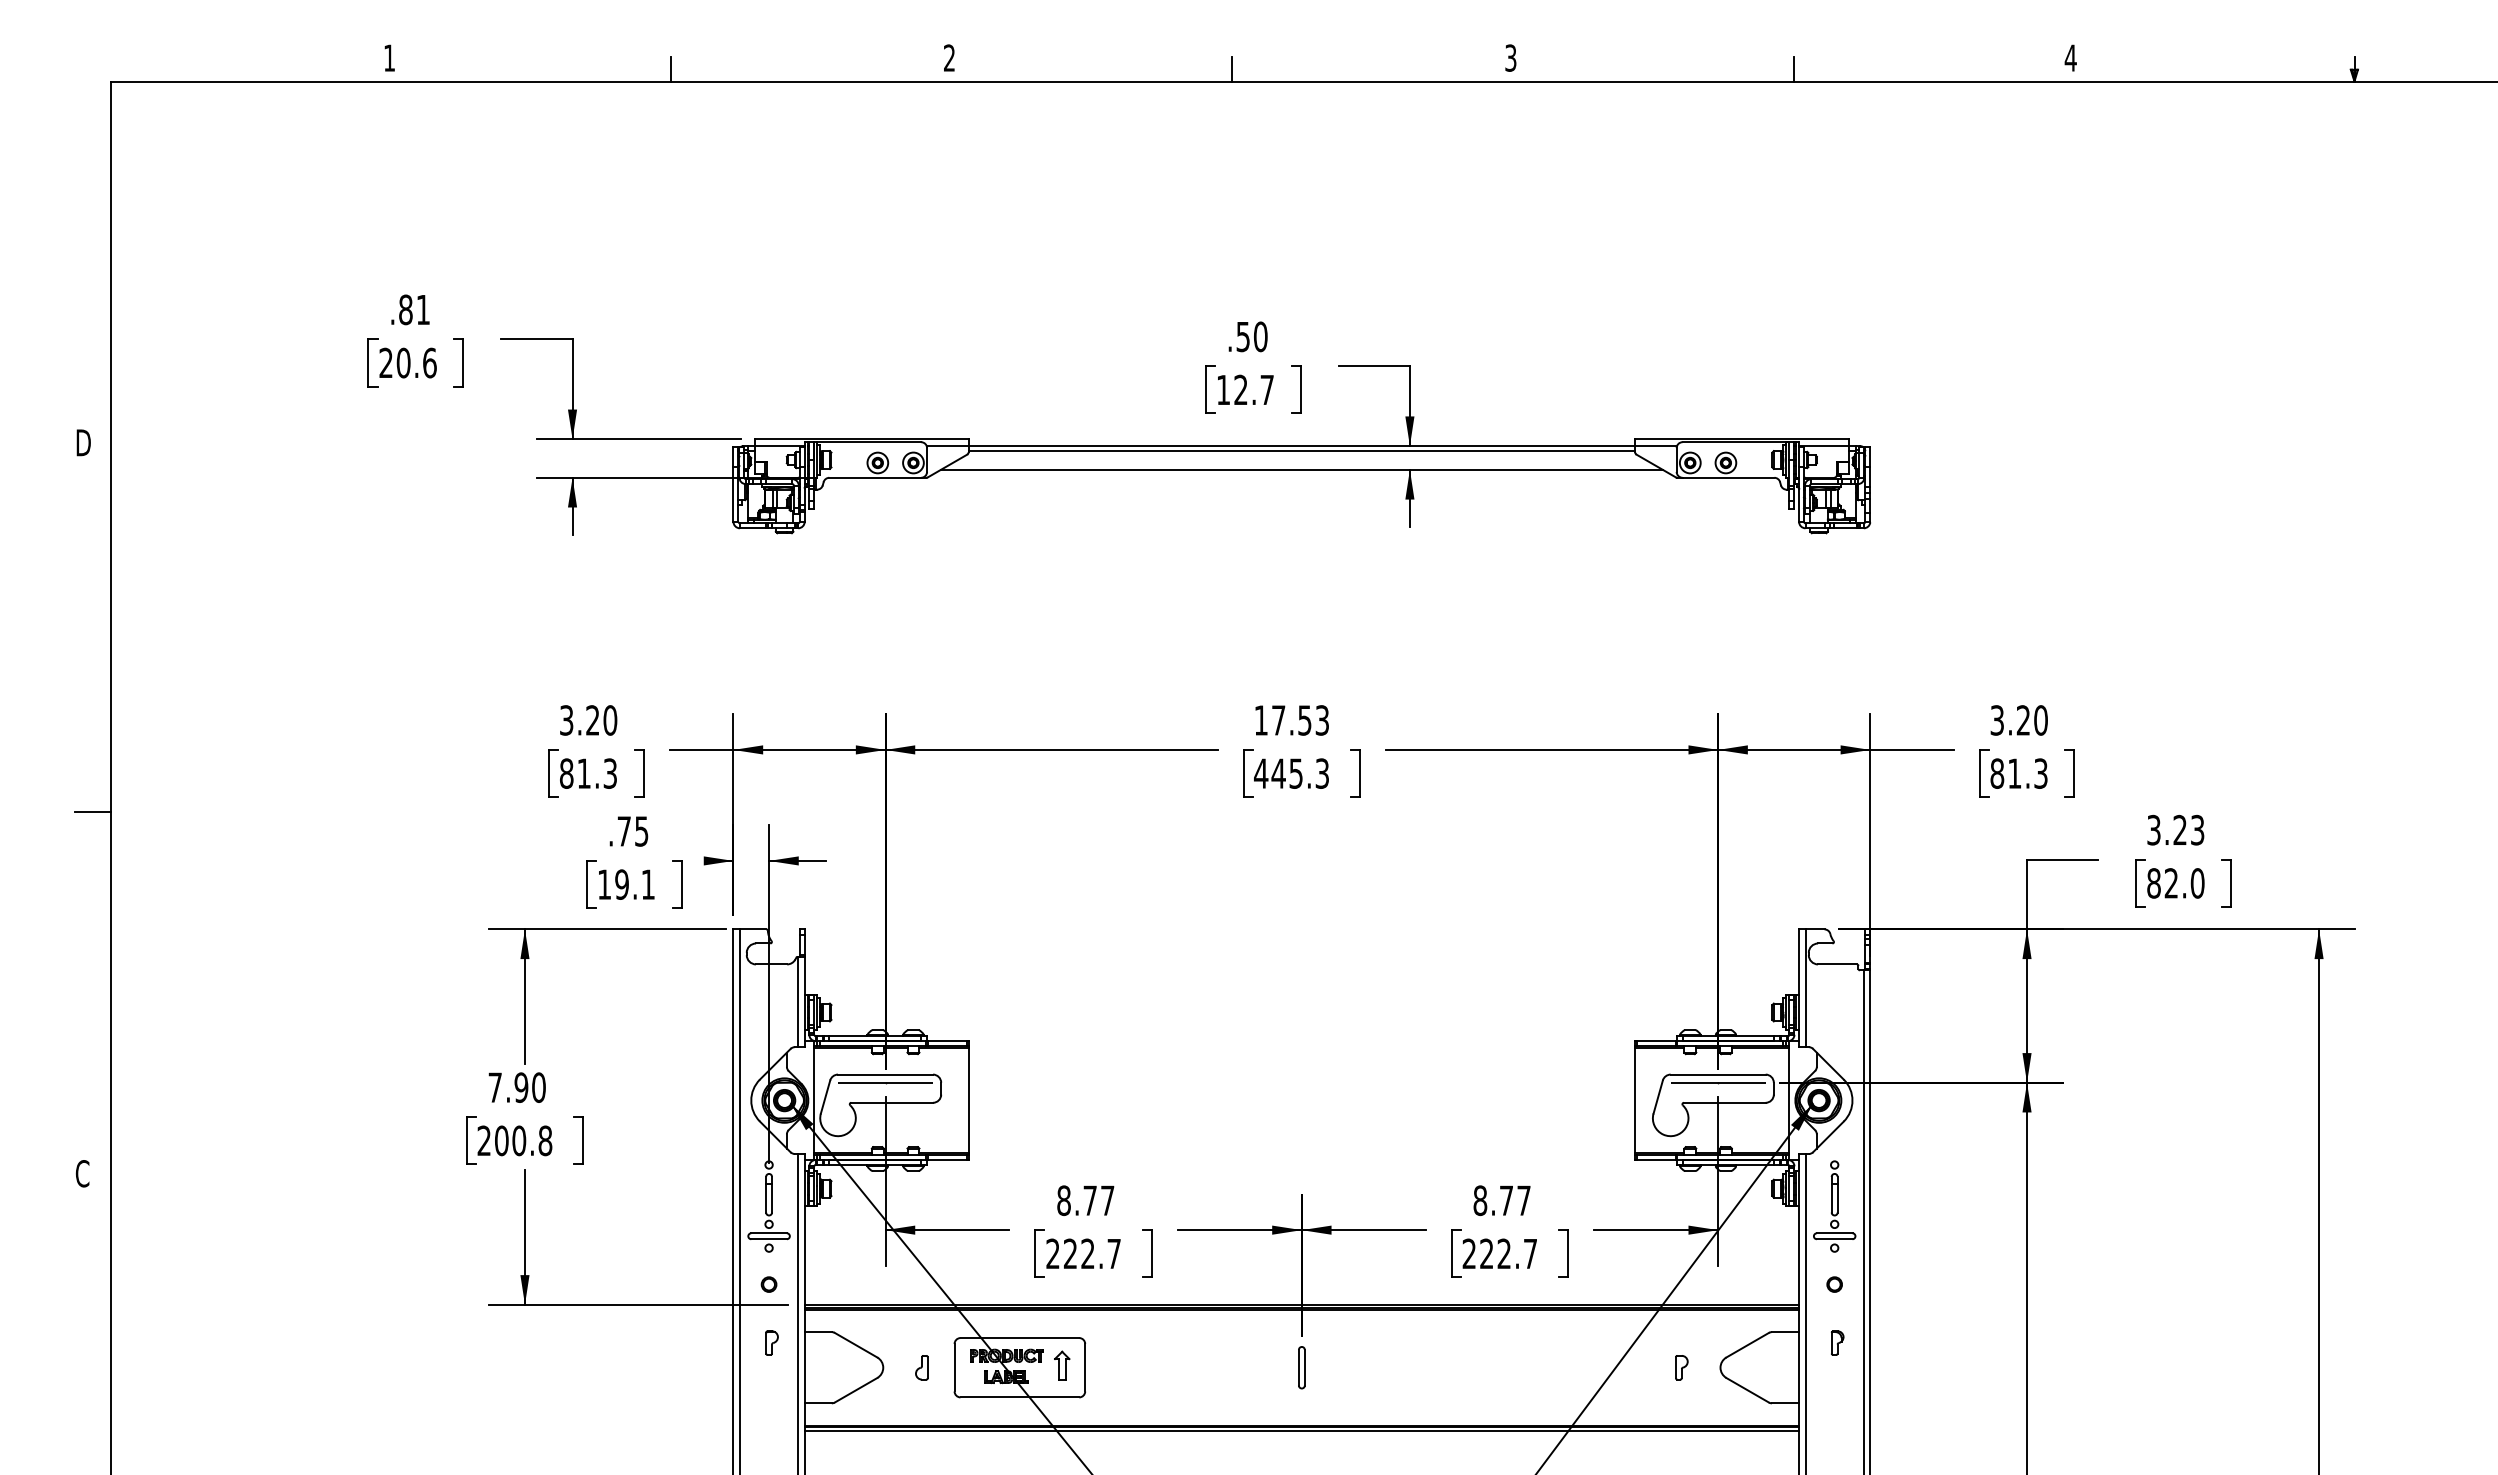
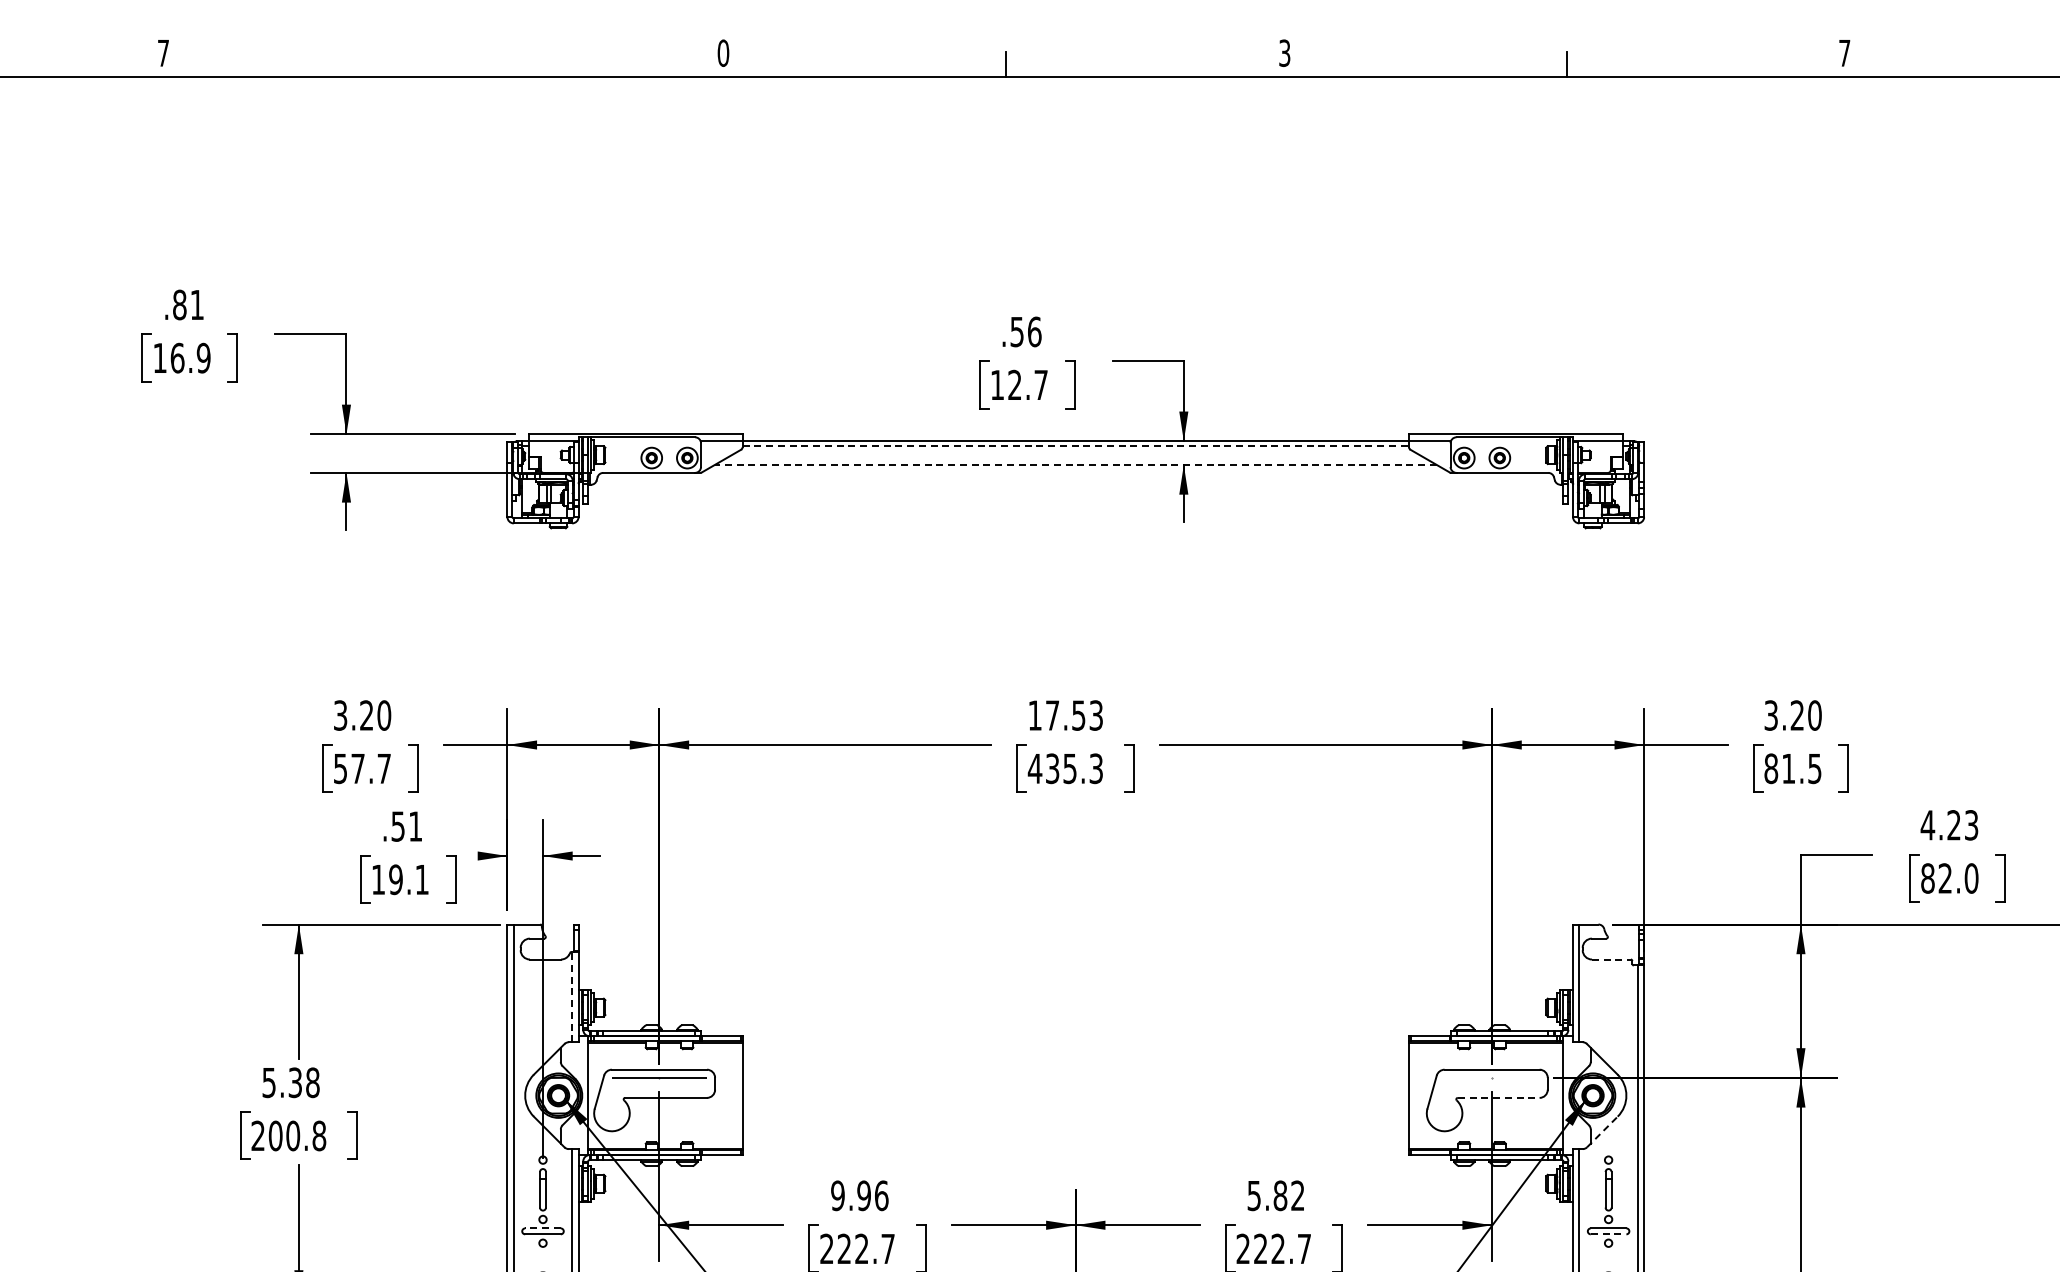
text: (389, 57) -> (163, 52), 1 -> 7
text: (949, 57) -> (723, 52), 2 -> 0
text: (2070, 57) -> (1844, 52), 4 -> 7
line: (671, 69) -> (445, 64), removed
text: (1260, 336) -> (1034, 331), .50 -> .56
text: (407, 362) -> (181, 357), 20.6 -> 16.9
line: (1302, 451) -> (1076, 446), solid -> dashed
line: (1301, 469) -> (1075, 464), solid -> dashed
text: (588, 773) -> (362, 768), 81.3 -> 57.7
text: (1278, 773) -> (1052, 768), 445.3 -> 435.3
text: (2041, 773) -> (1815, 768), 81.3 -> 81.5
text: (2153, 829) -> (1927, 824), 3.23 -> 4.23
text: (632, 831) -> (406, 826), .75 -> .51
line: (1838, 964) -> (1612, 959), solid -> dashed
line: (798, 1001) -> (572, 996), solid -> dashed
line: (1717, 1082) -> (1491, 1077), removed
text: (516, 1087) -> (290, 1082), 7.90 -> 5.38
line: (1724, 1102) -> (1498, 1097), solid -> dashed
line: (1828, 1136) -> (1602, 1131), solid -> dashed
text: (1085, 1200) -> (859, 1195), 8.77 -> 9.96
text: (1501, 1200) -> (1275, 1195), 8.77 -> 5.82
line: (769, 1233) -> (543, 1228), solid -> dashed
line: (1834, 1239) -> (1608, 1234), solid -> dashed

